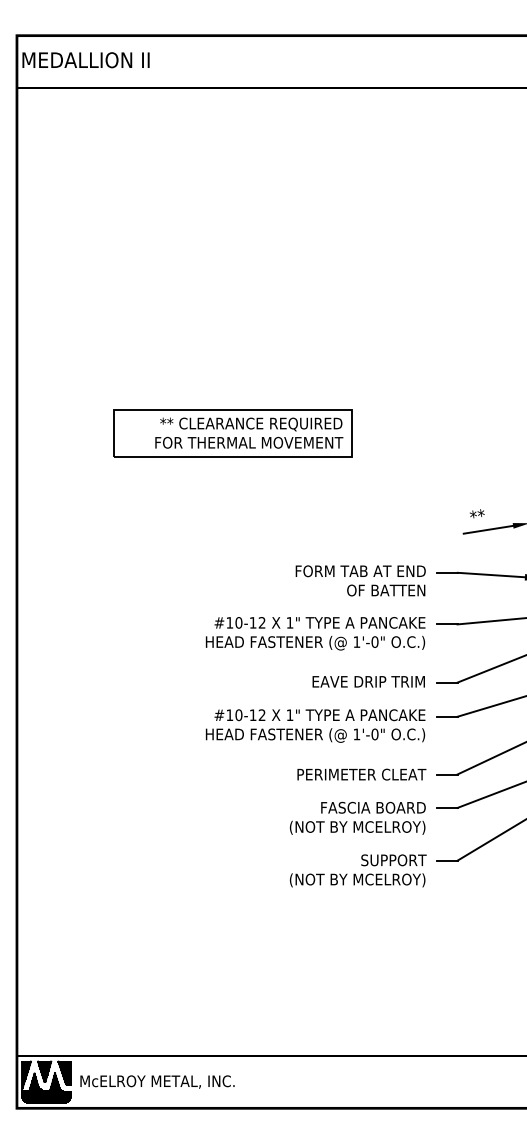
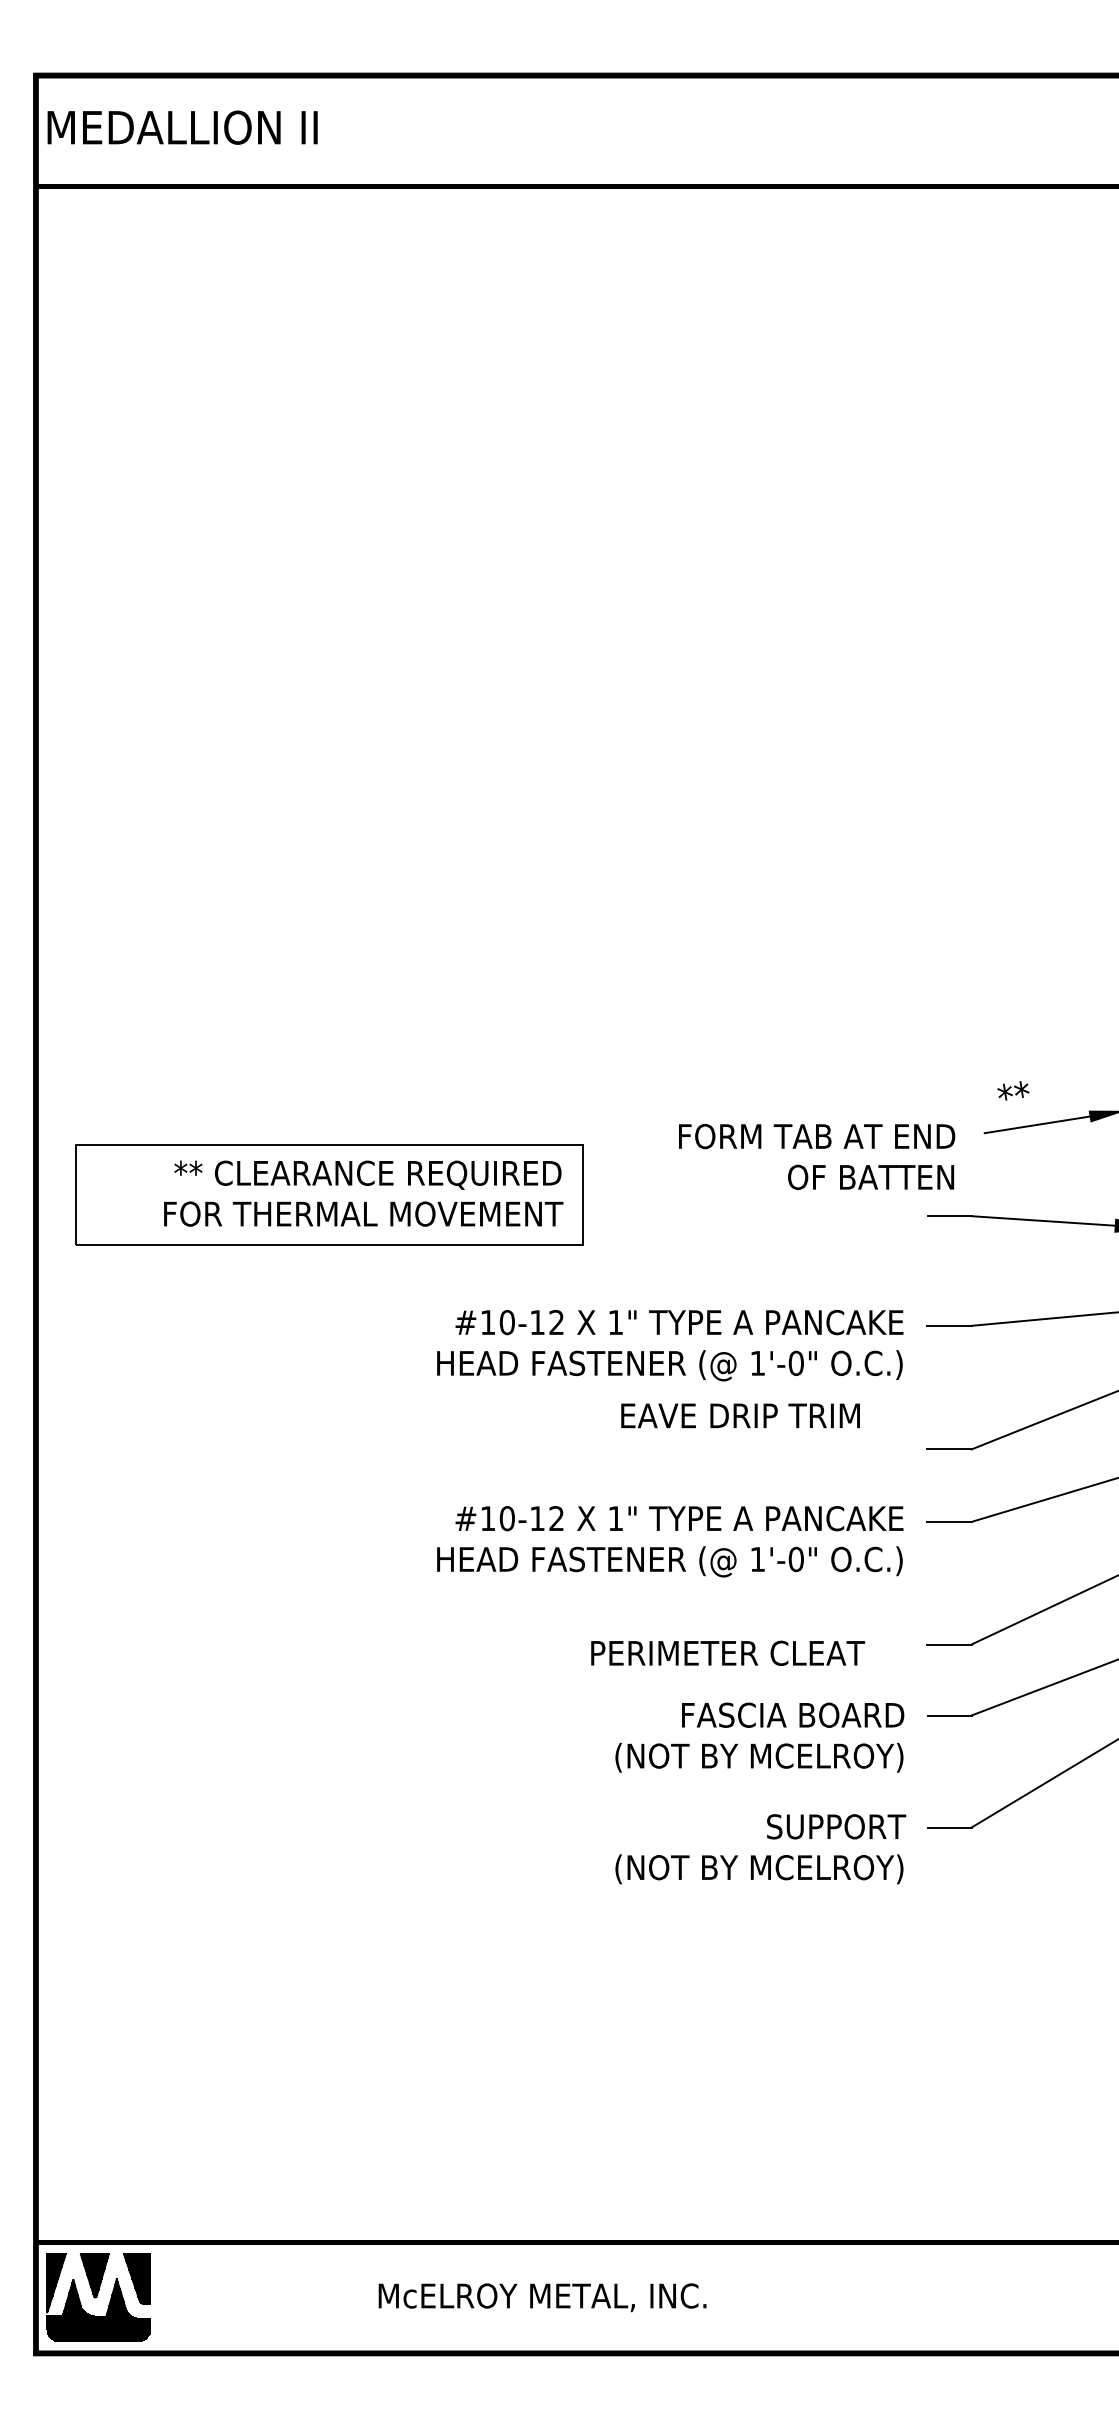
part: (232, 433) -> (328, 1194), moved
text: (360, 580) -> (816, 1156), moved
text: (368, 681) -> (740, 1415), moved
text: (361, 774) -> (727, 1653), moved
text: (157, 1081) -> (542, 2296), moved

